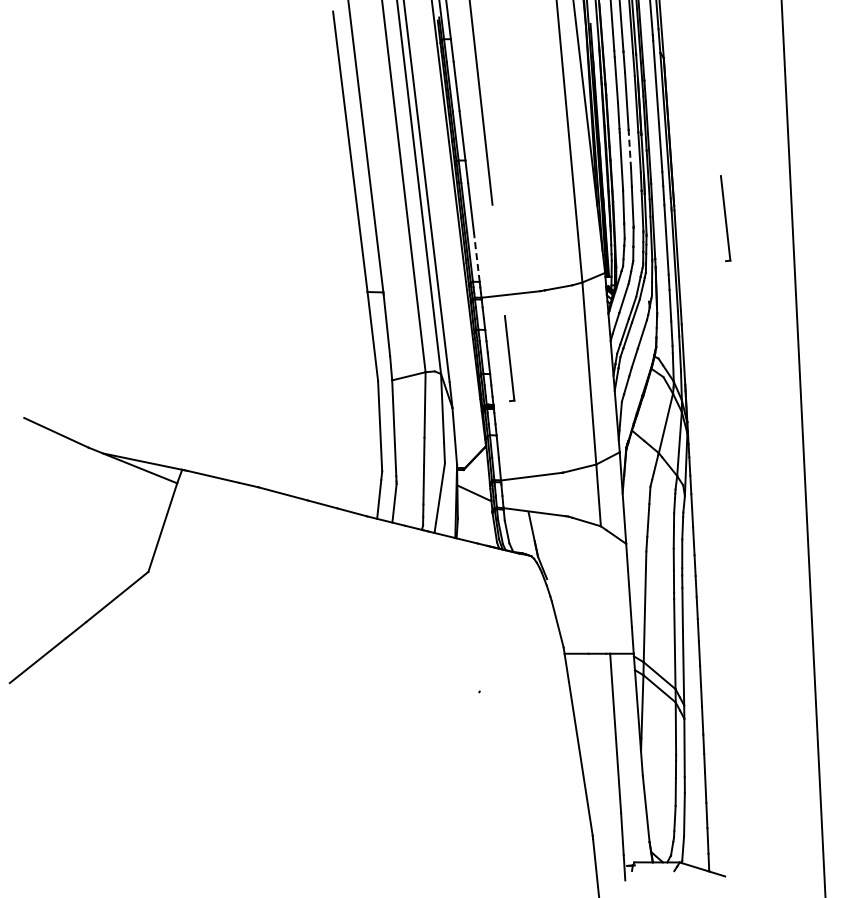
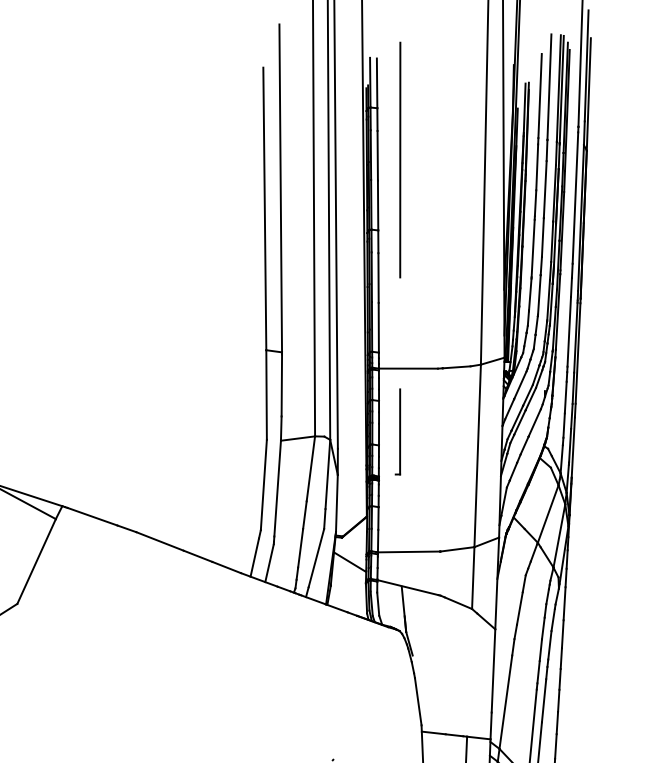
line: (629, 148) -> (542, 236), dashed -> solid
part: (725, 218) -> (630, 317), removed
line: (476, 257) -> (378, 328), dashed -> solid

